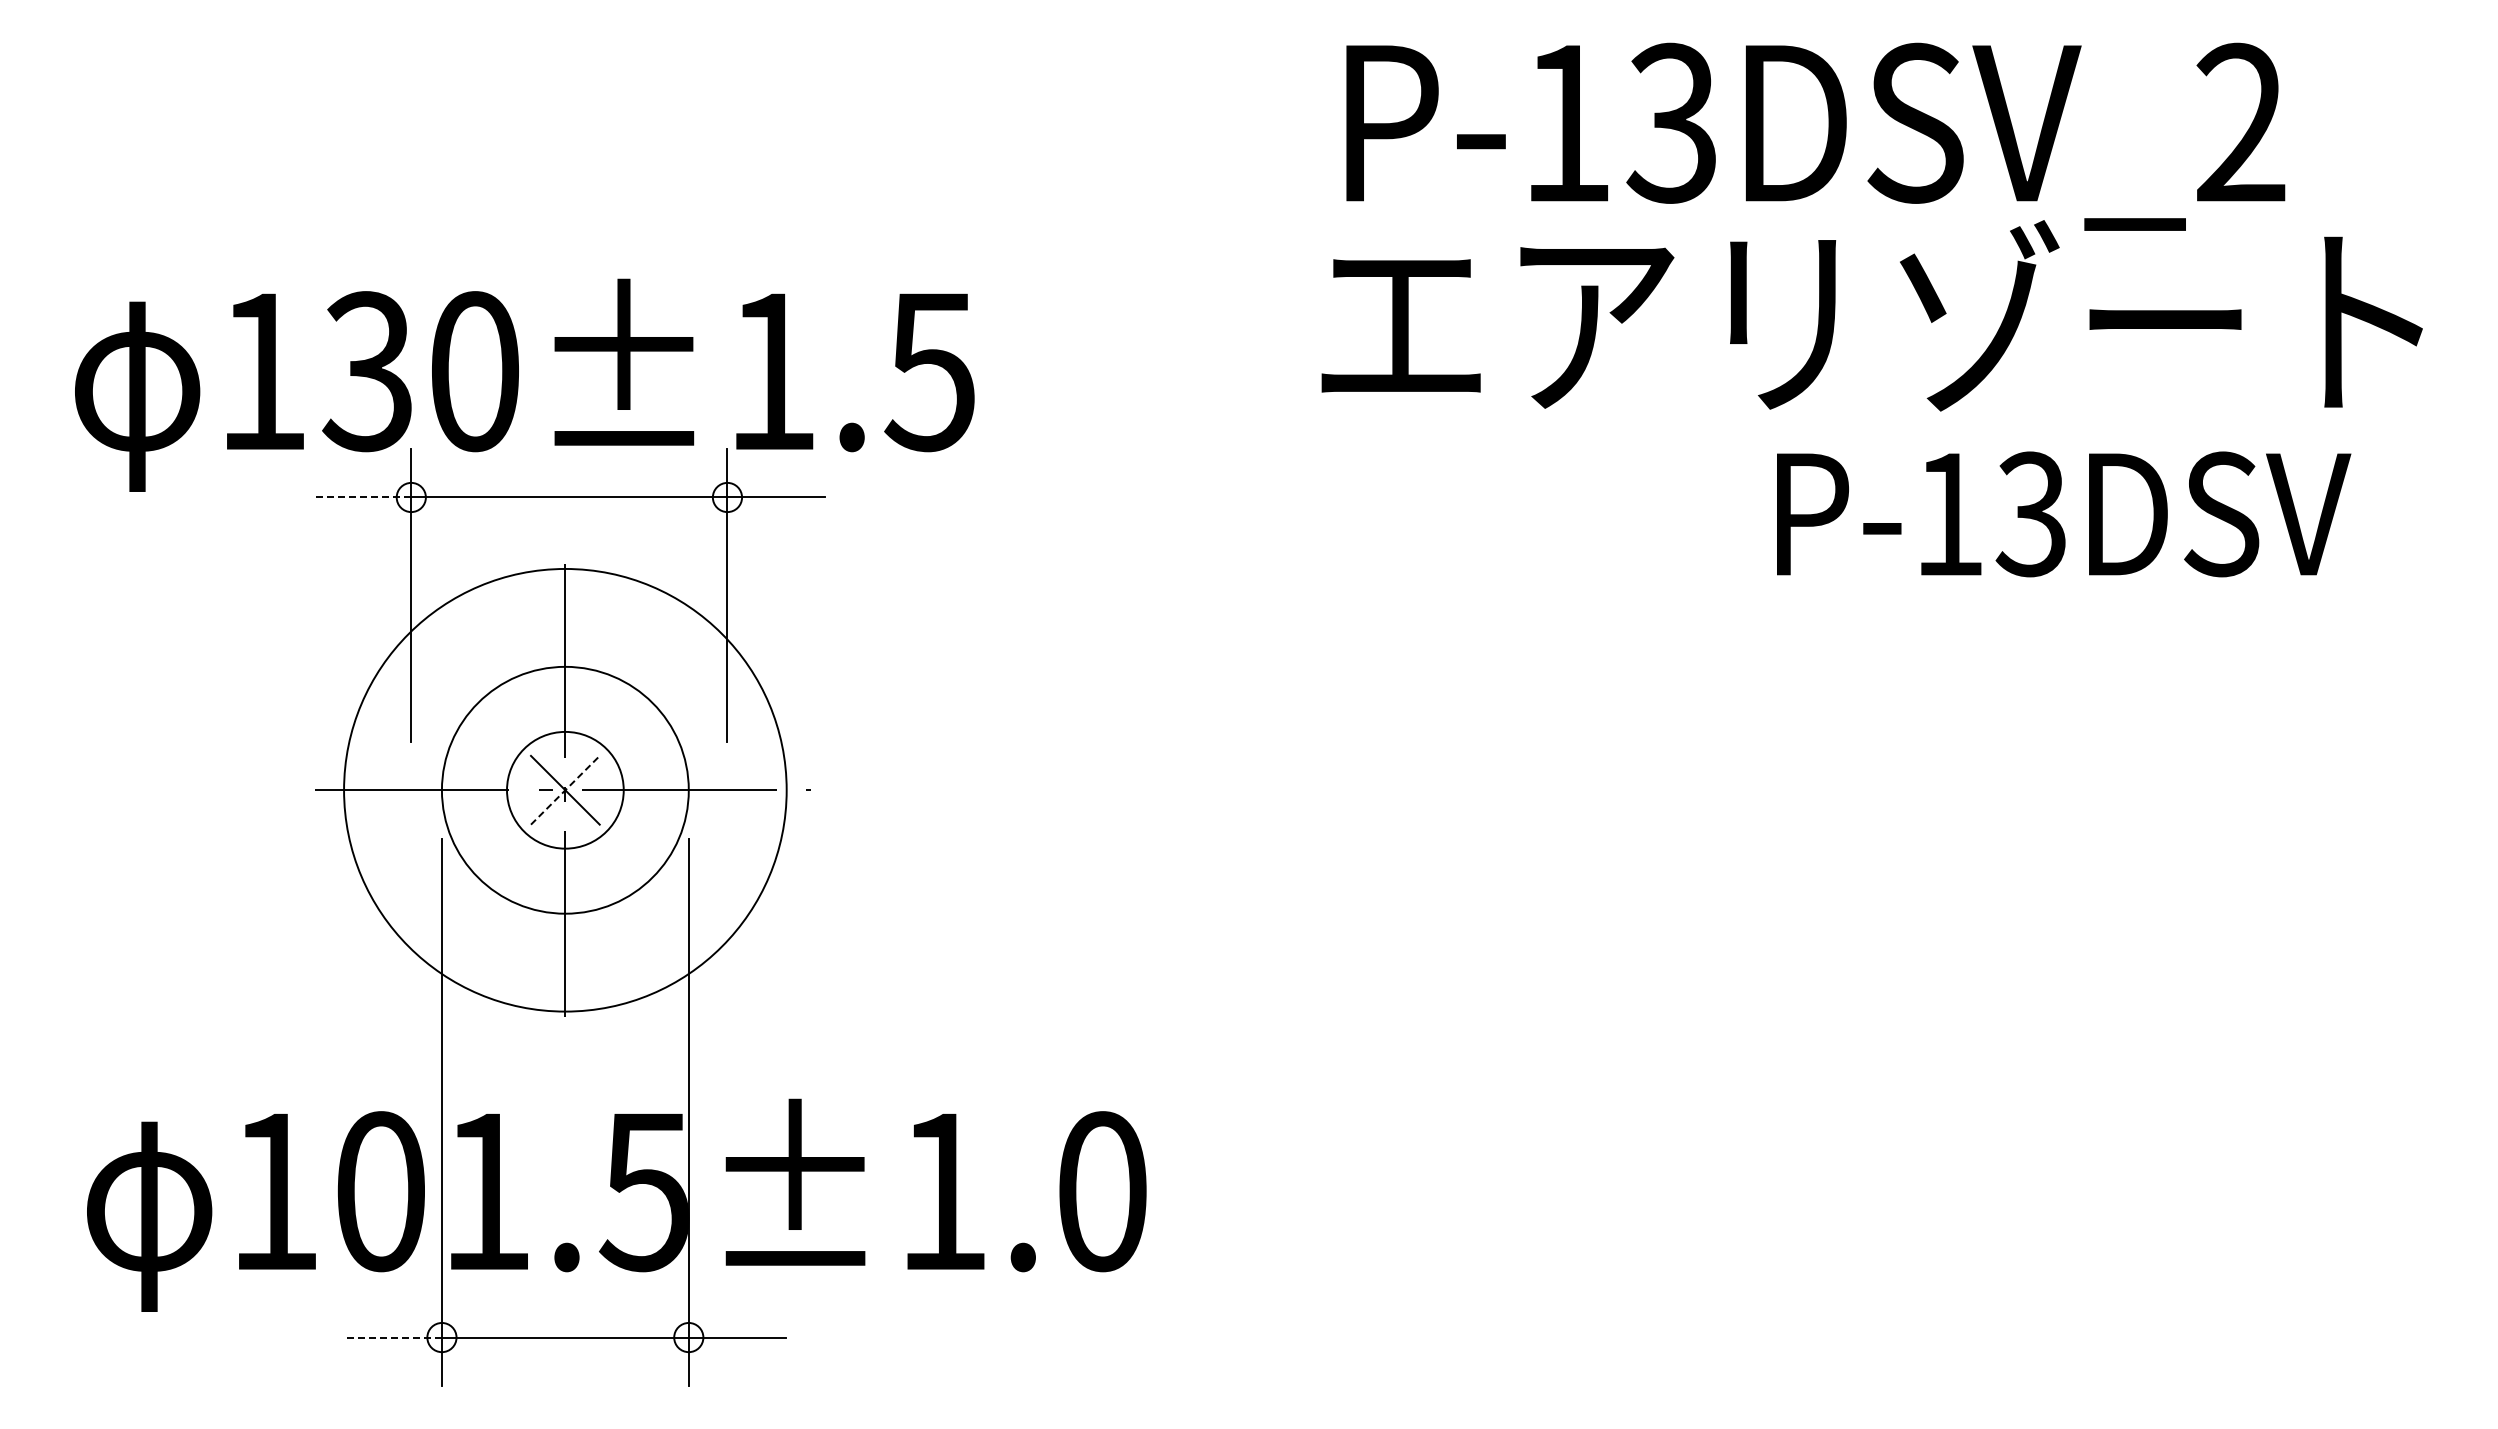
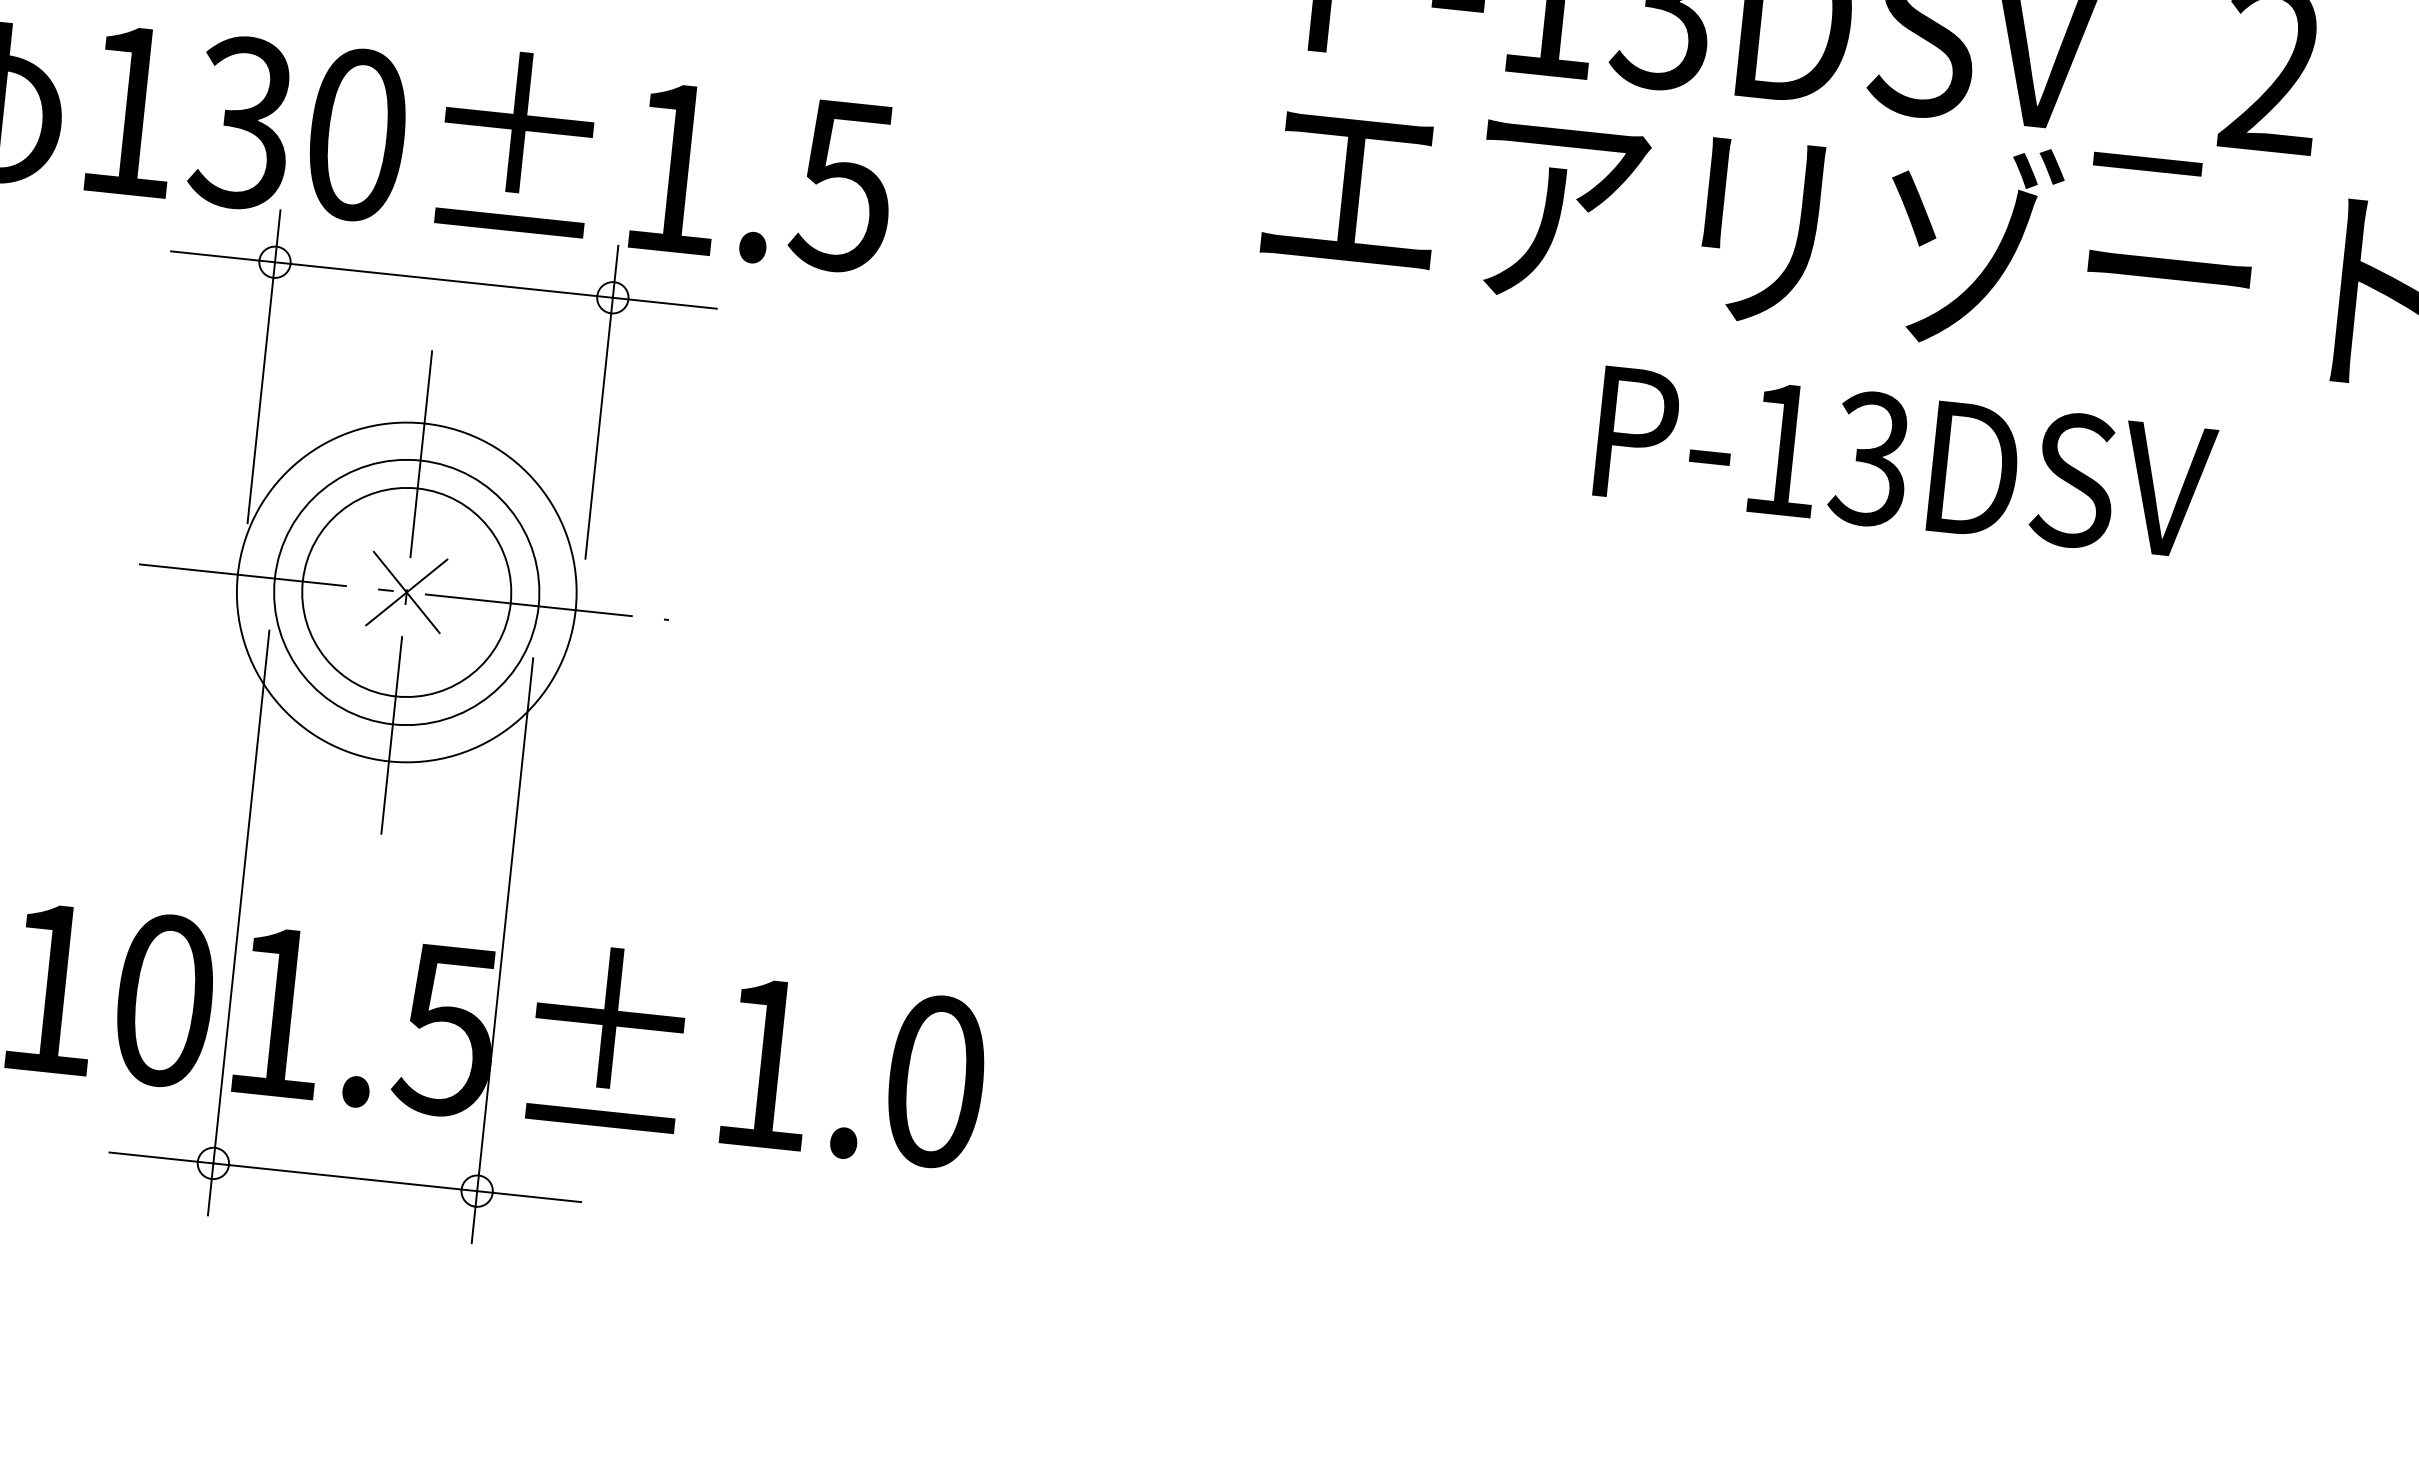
line: (362, 497) -> (222, 256), dashed -> solid
text: (2064, 514) -> (1906, 462), moved
circle: (565, 790) -> (406, 592), size x0.71
circle: (565, 790) -> (406, 592), size x1.67
line: (565, 790) -> (406, 592), dashed -> solid
line: (393, 1337) -> (161, 1157), dashed -> solid

